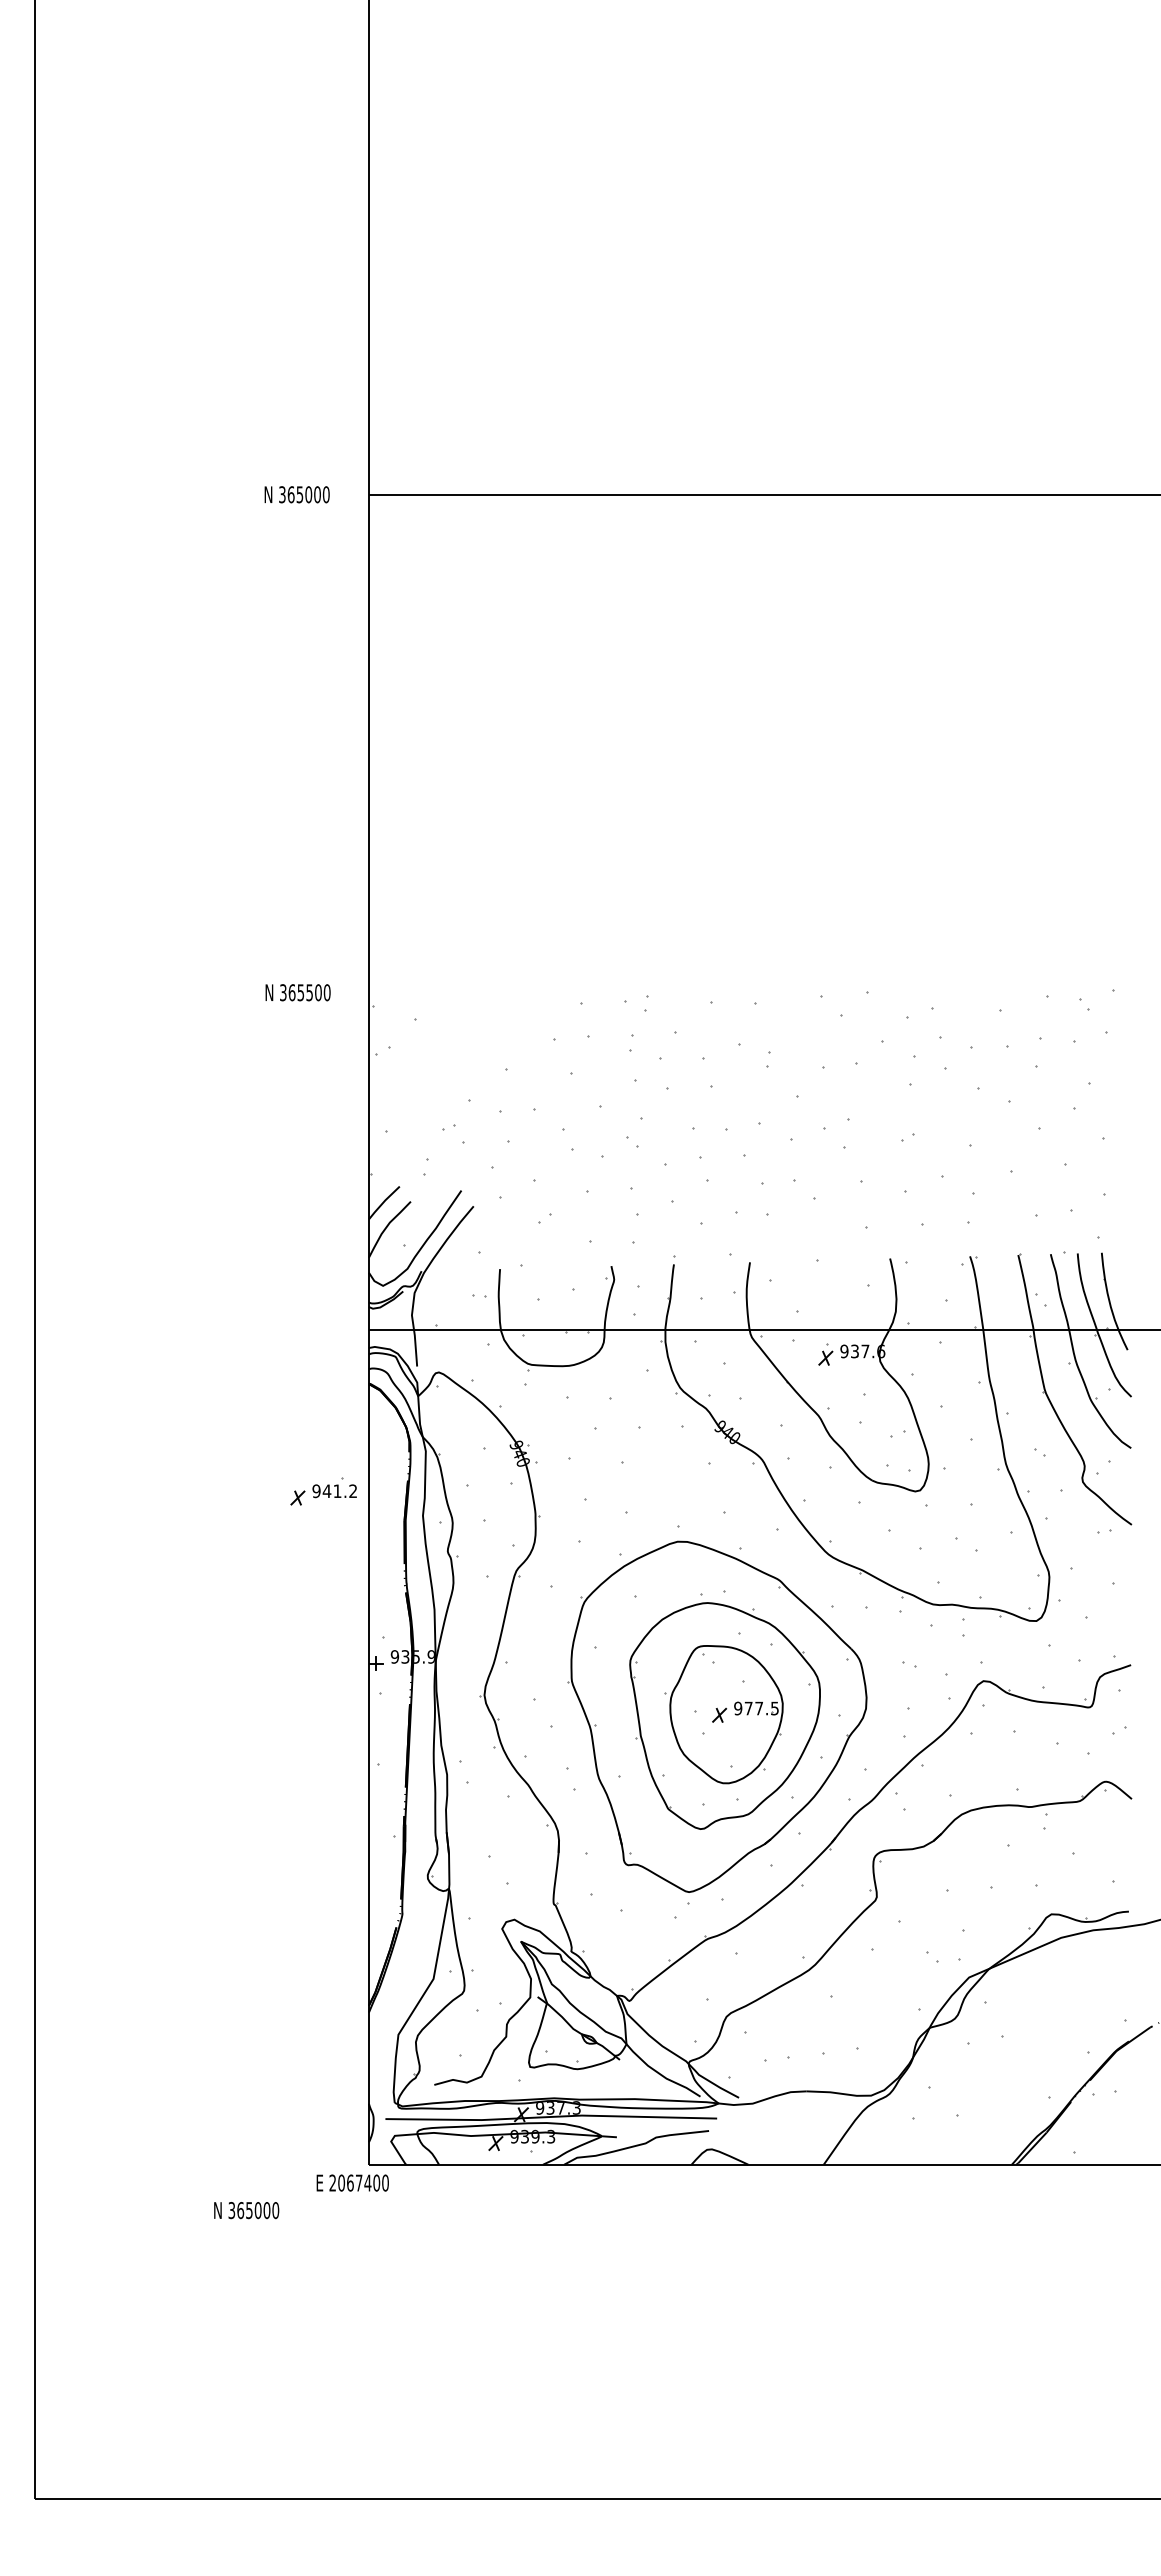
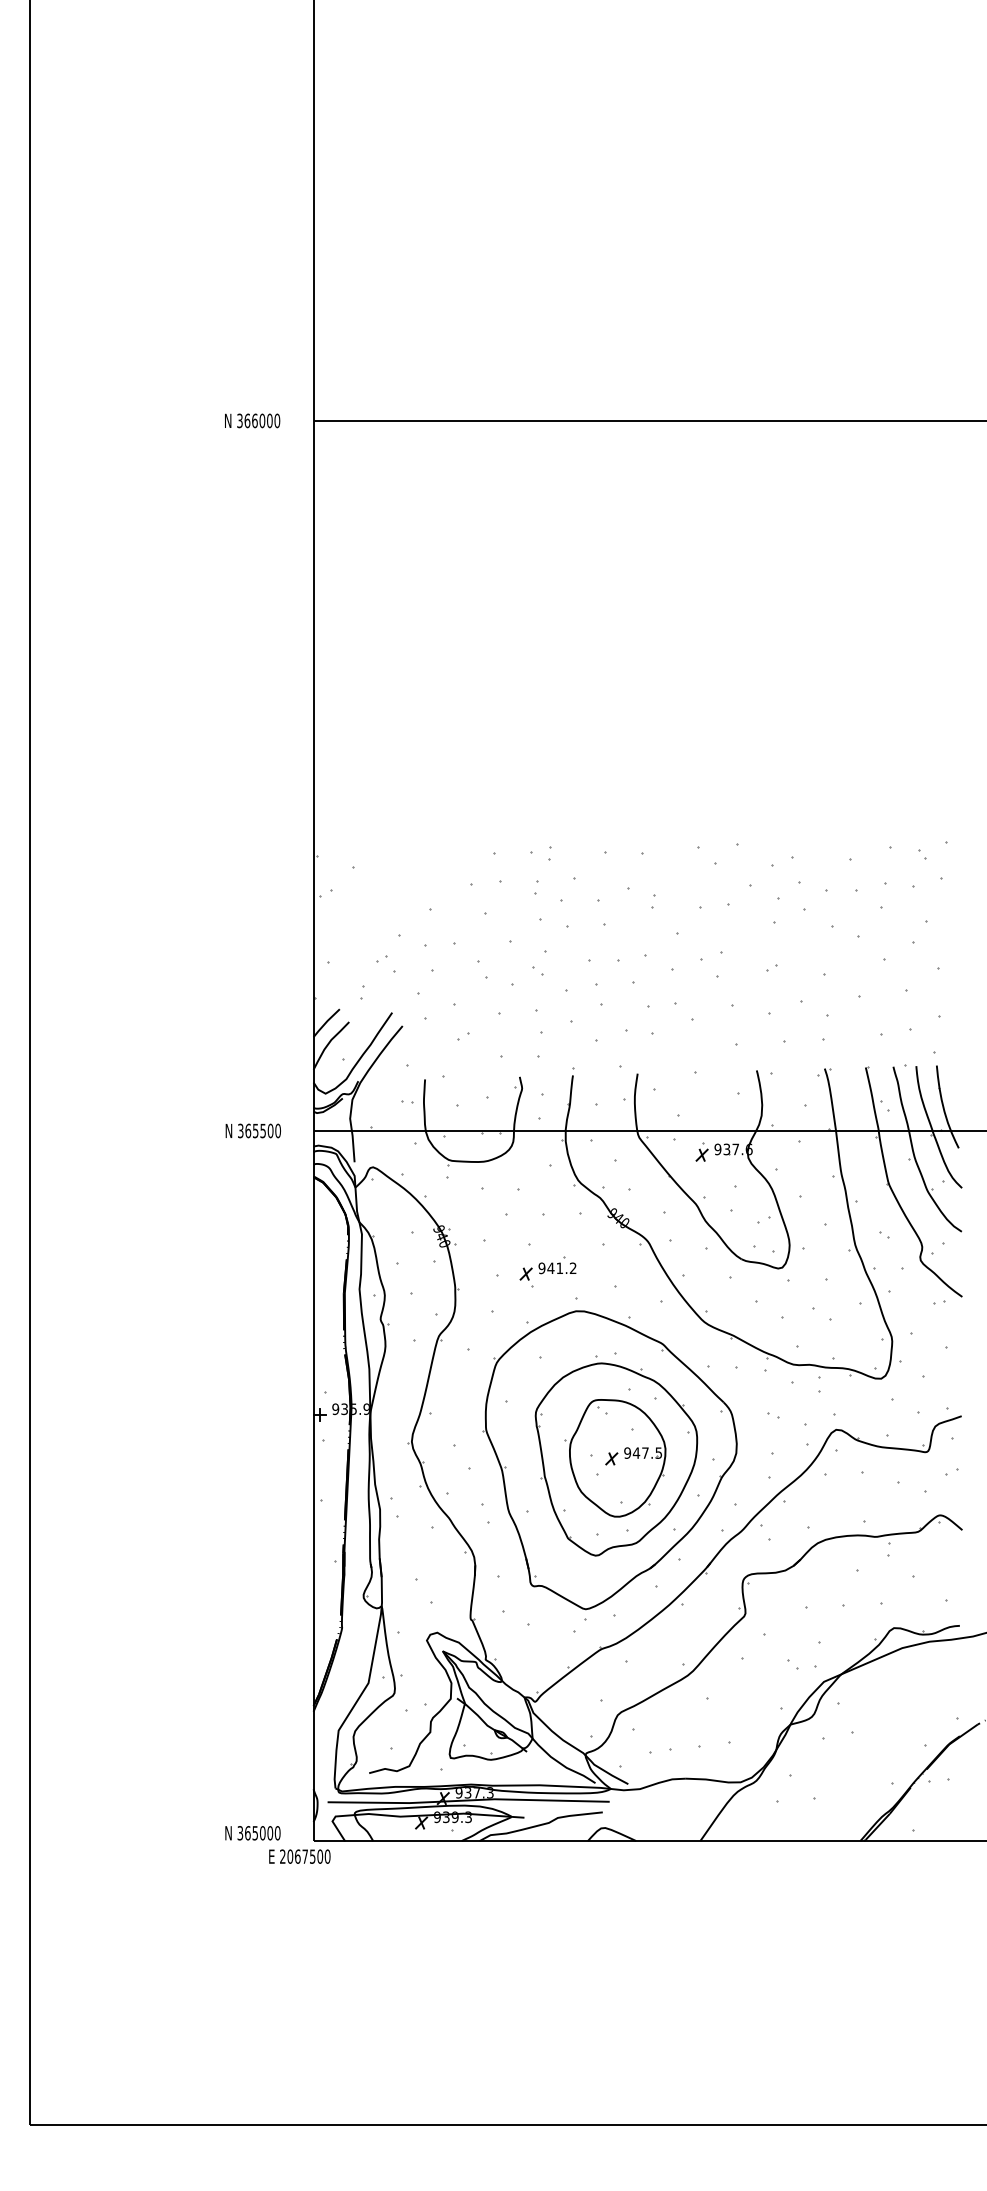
text: (299, 494) -> (254, 420), 365000 -> 366000
text: (297, 992) -> (252, 1130), moved
part: (323, 1491) -> (547, 1268), moved
text: (748, 1708) -> (636, 1453), 977.5 -> 947.5
text: (367, 2182) -> (312, 1856), 2067400 -> 2067500
text: (246, 2210) -> (252, 1833), moved

